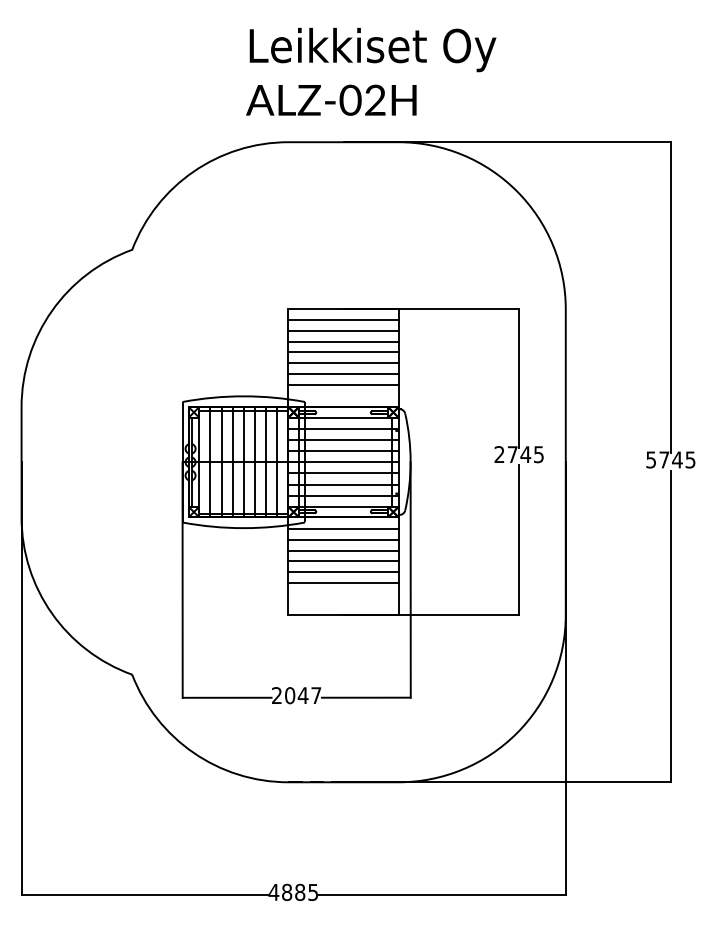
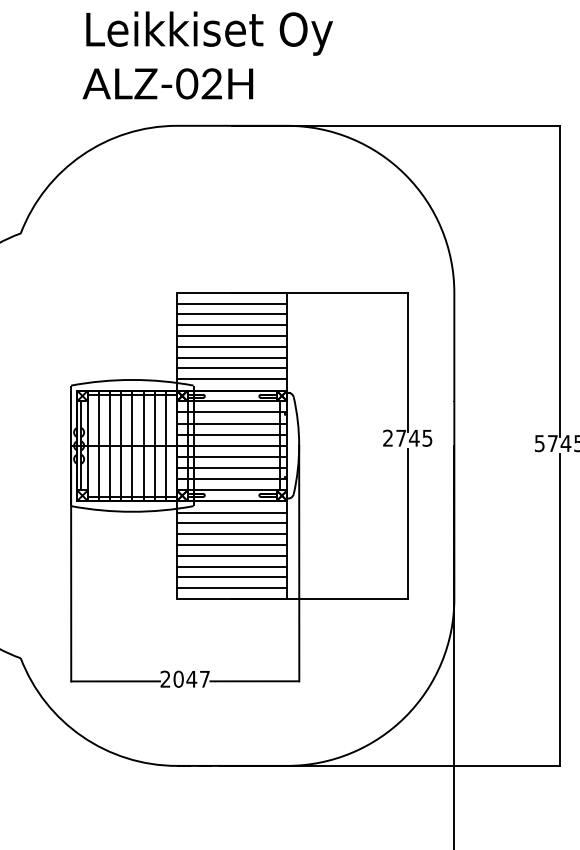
text: (371, 71) -> (208, 55), moved
line: (343, 395) -> (232, 379), added
line: (343, 593) -> (232, 577), added
line: (343, 604) -> (232, 588), added

